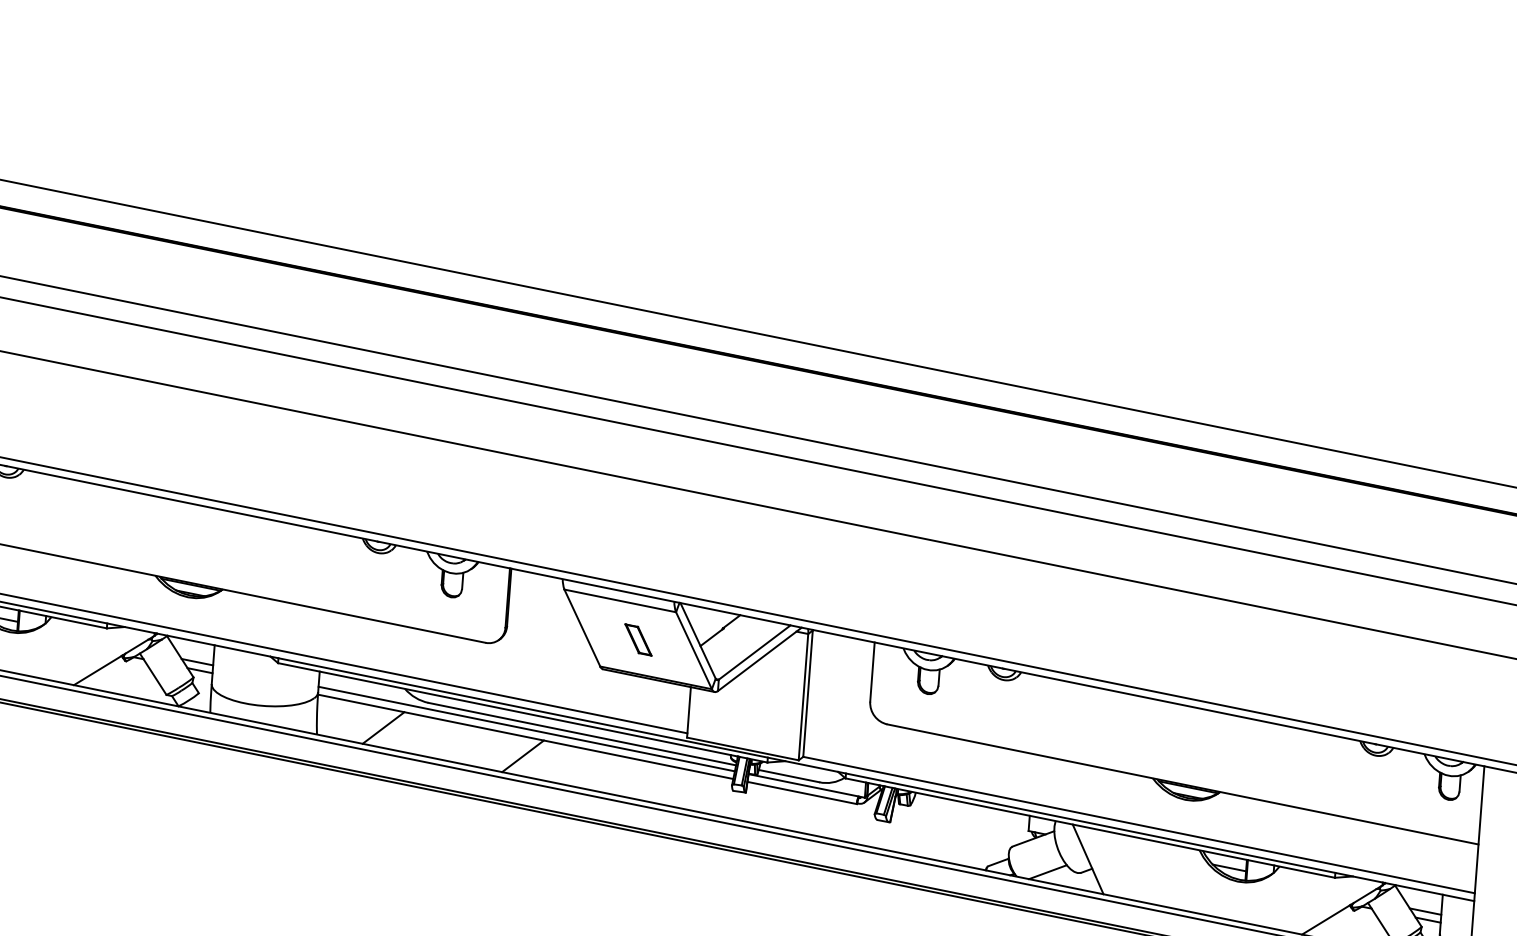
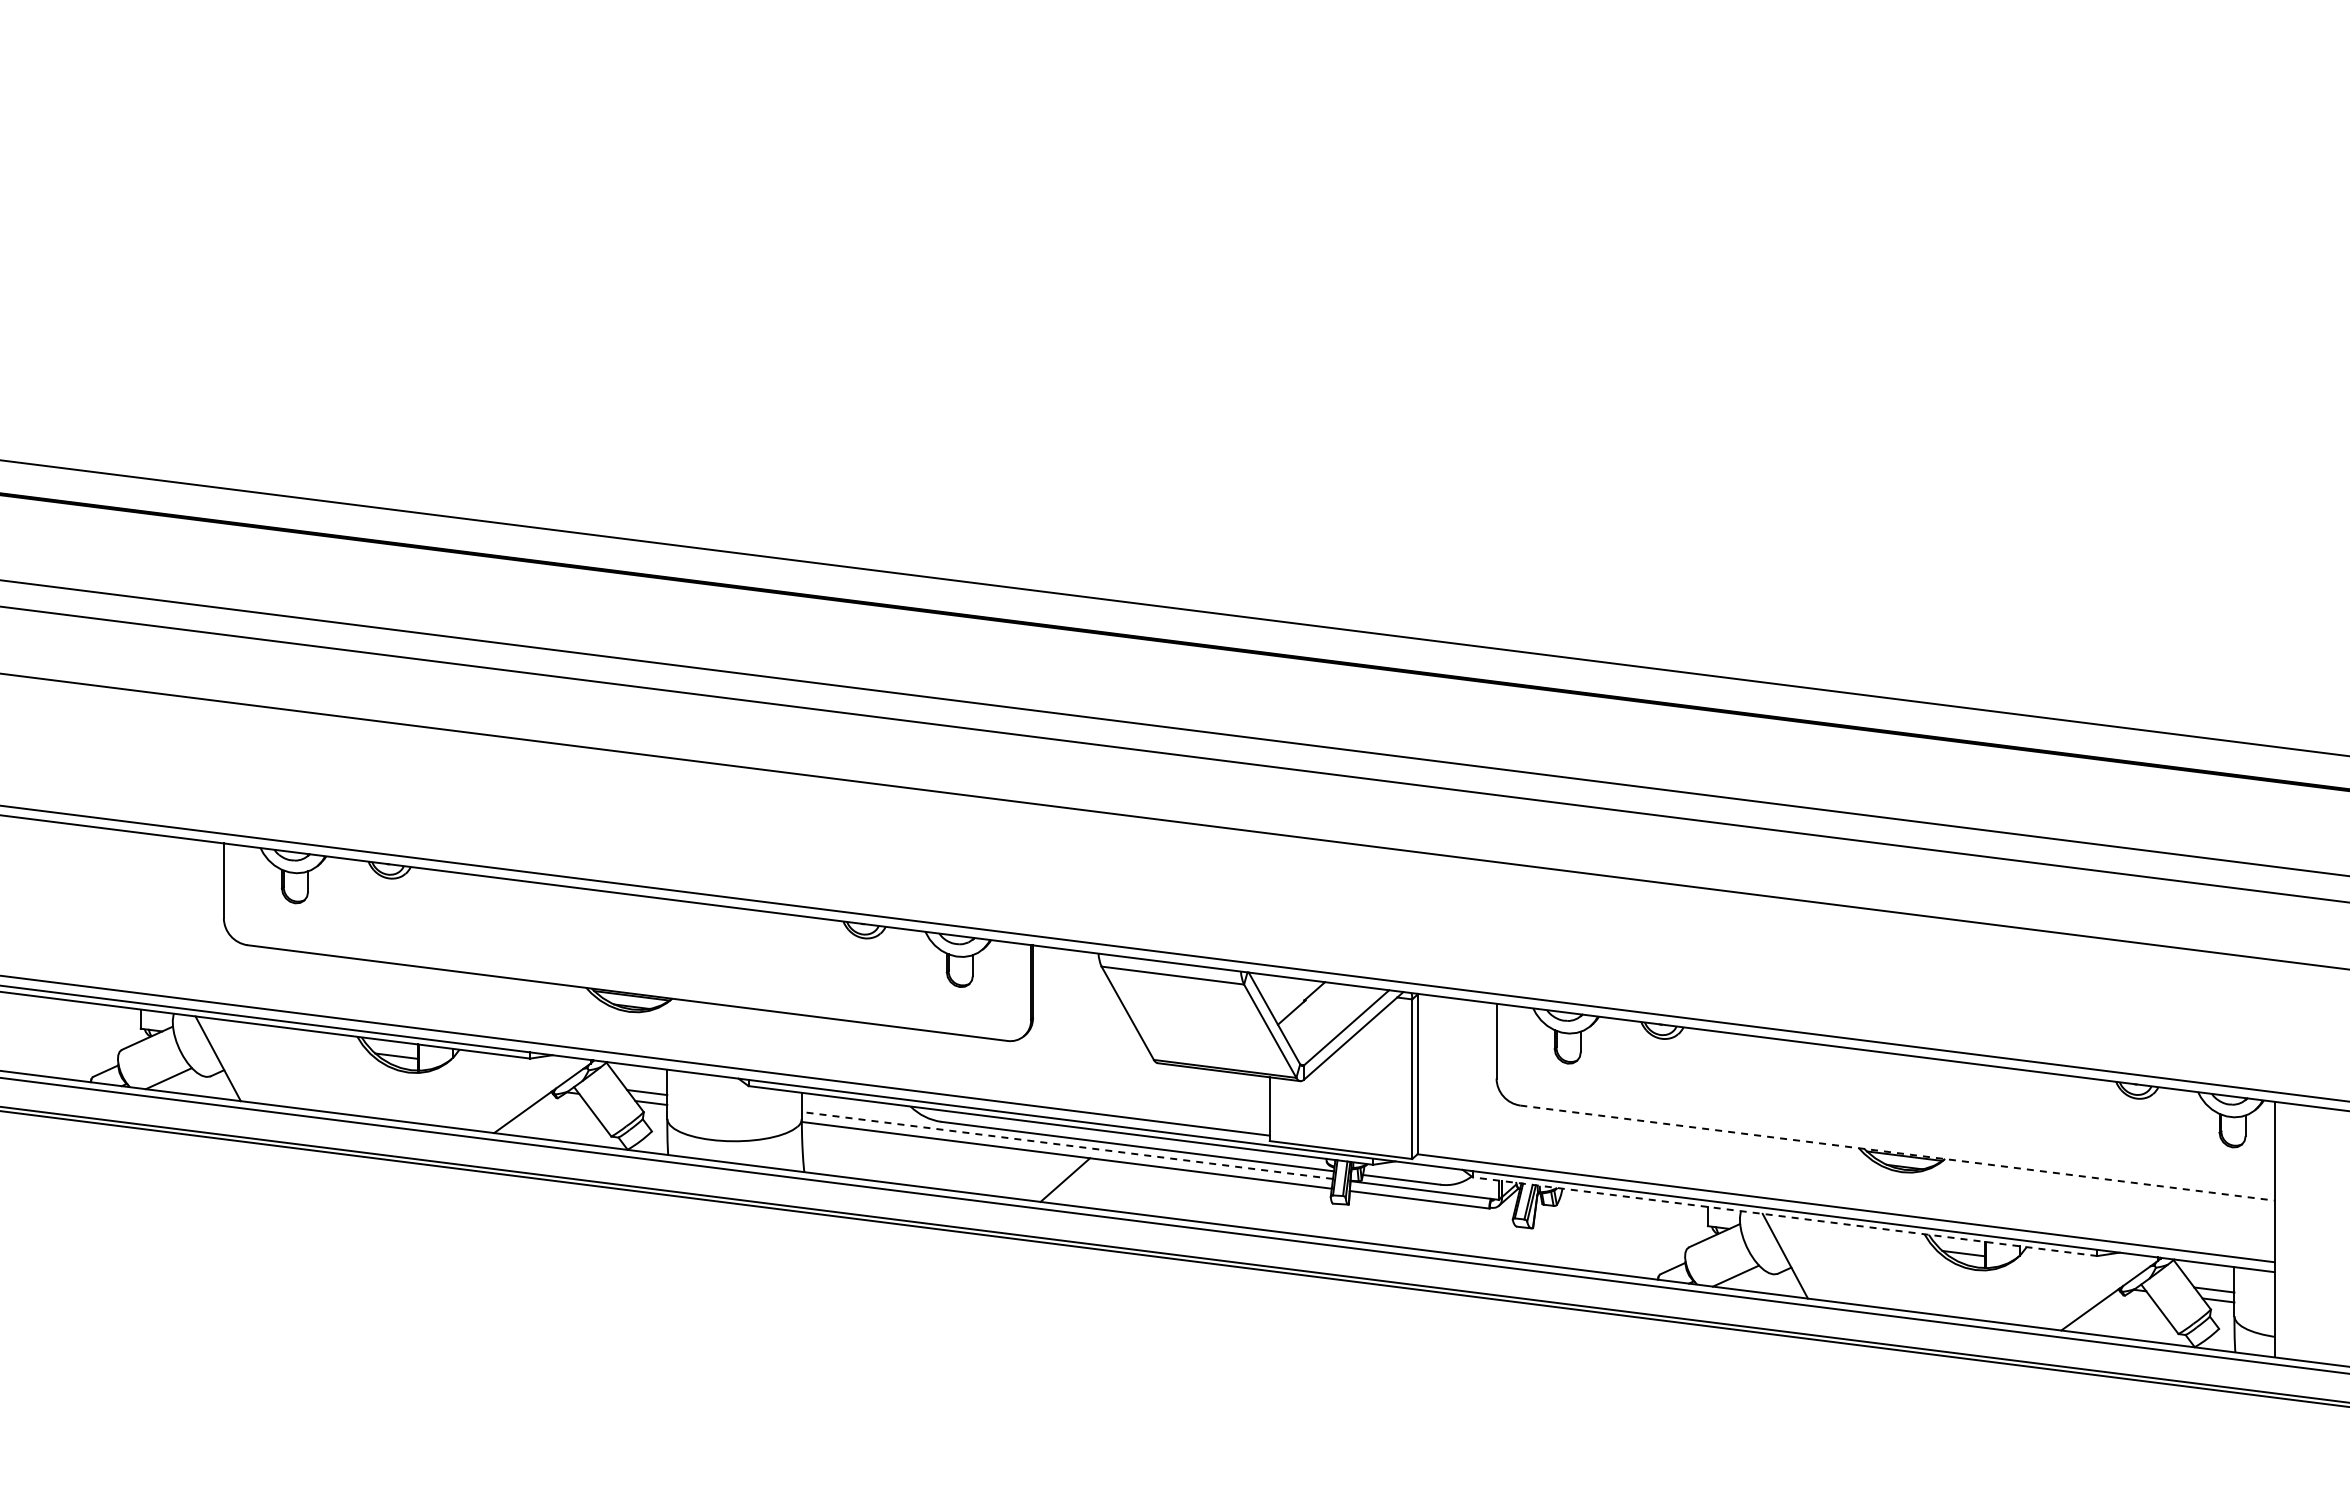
part: (638, 639) -> (1199, 1022), removed
line: (383, 727) -> (887, 1157), removed
line: (526, 729) -> (1067, 1145), solid -> dashed
line: (1182, 784) -> (1897, 1153), solid -> dashed
line: (1090, 827) -> (1785, 1216), solid -> dashed

